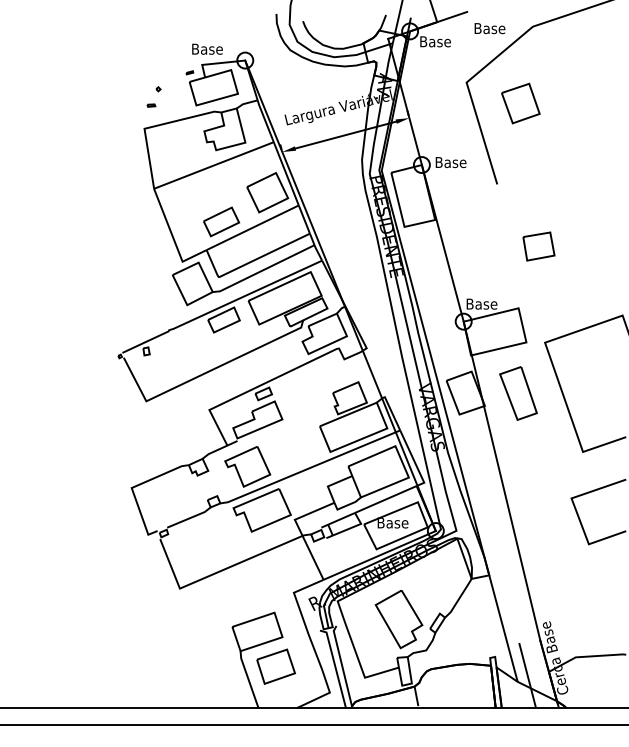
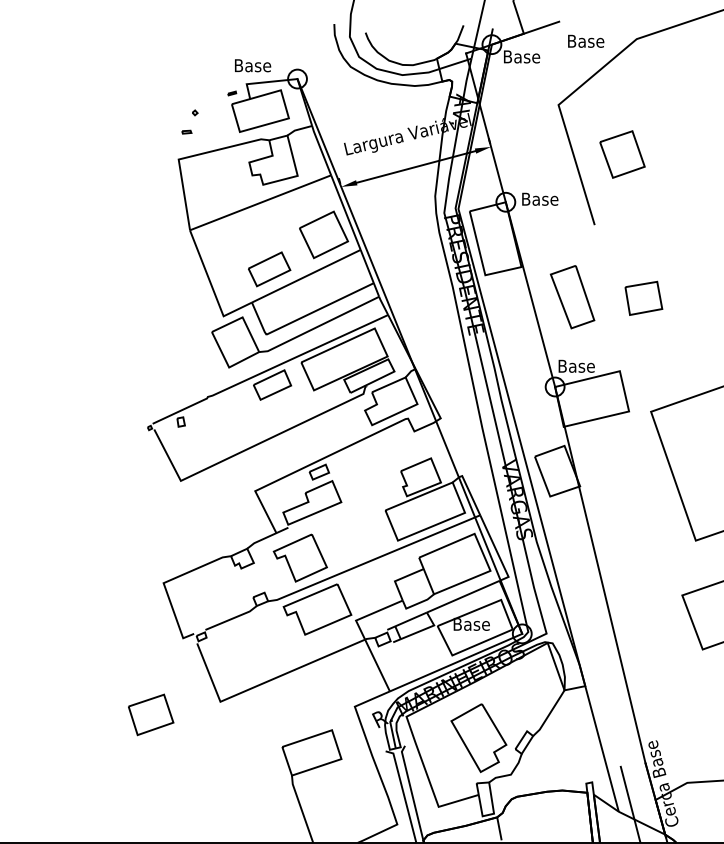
part: (520, 103) -> (622, 154), moved
part: (518, 393) -> (572, 297), moved
part: (276, 666) -> (151, 714), moved

